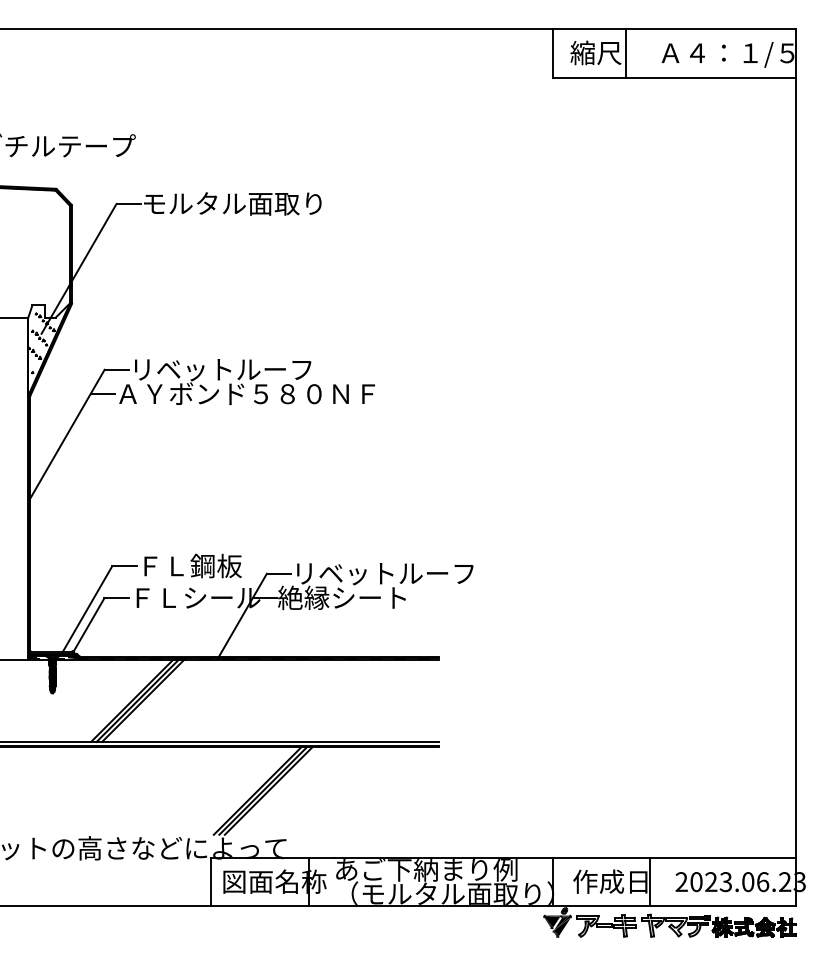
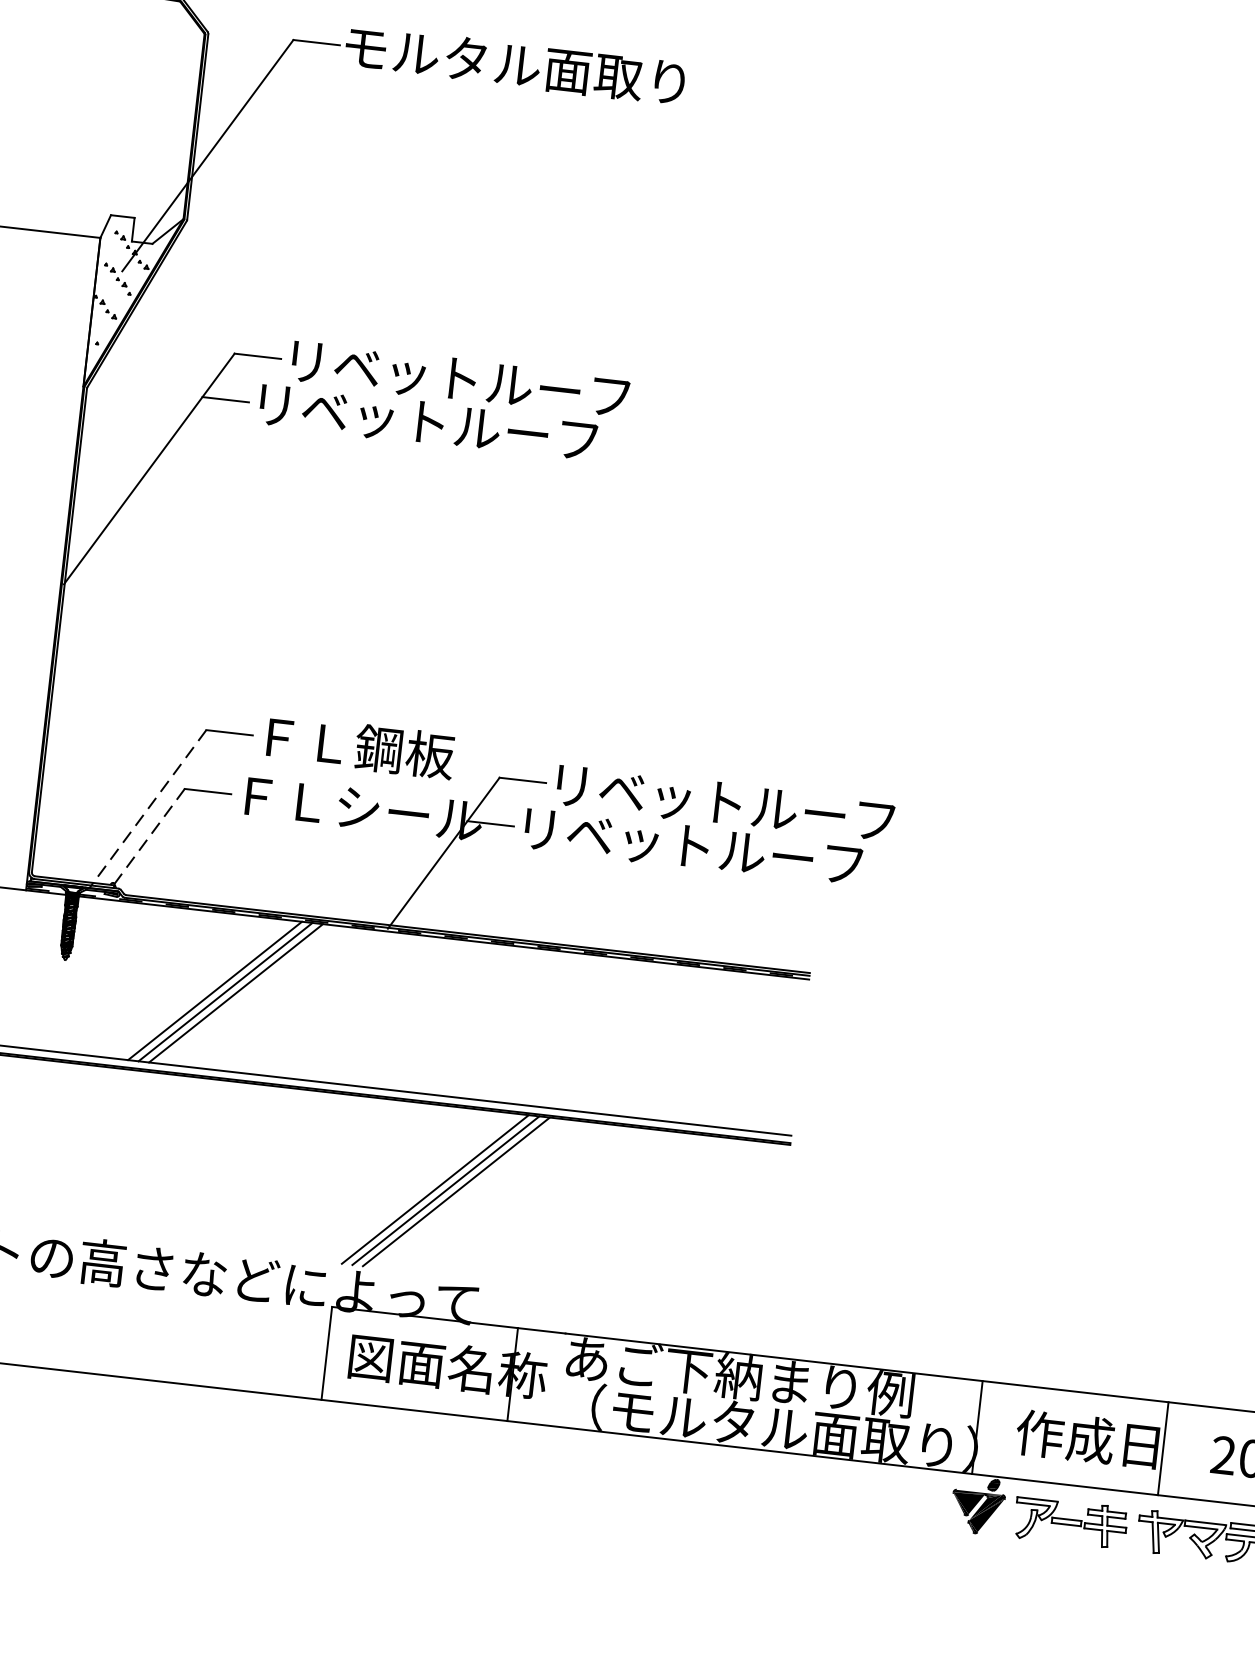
text: (246, 393) -> (499, 429), ＡＹボンド５８０ＮＦ -> リベットルーフ
text: (368, 597) -> (688, 845), 絶縁シート -> リベットルーフ
line: (86, 611) -> (147, 810), solid -> dashed
line: (89, 624) -> (150, 835), solid -> dashed

